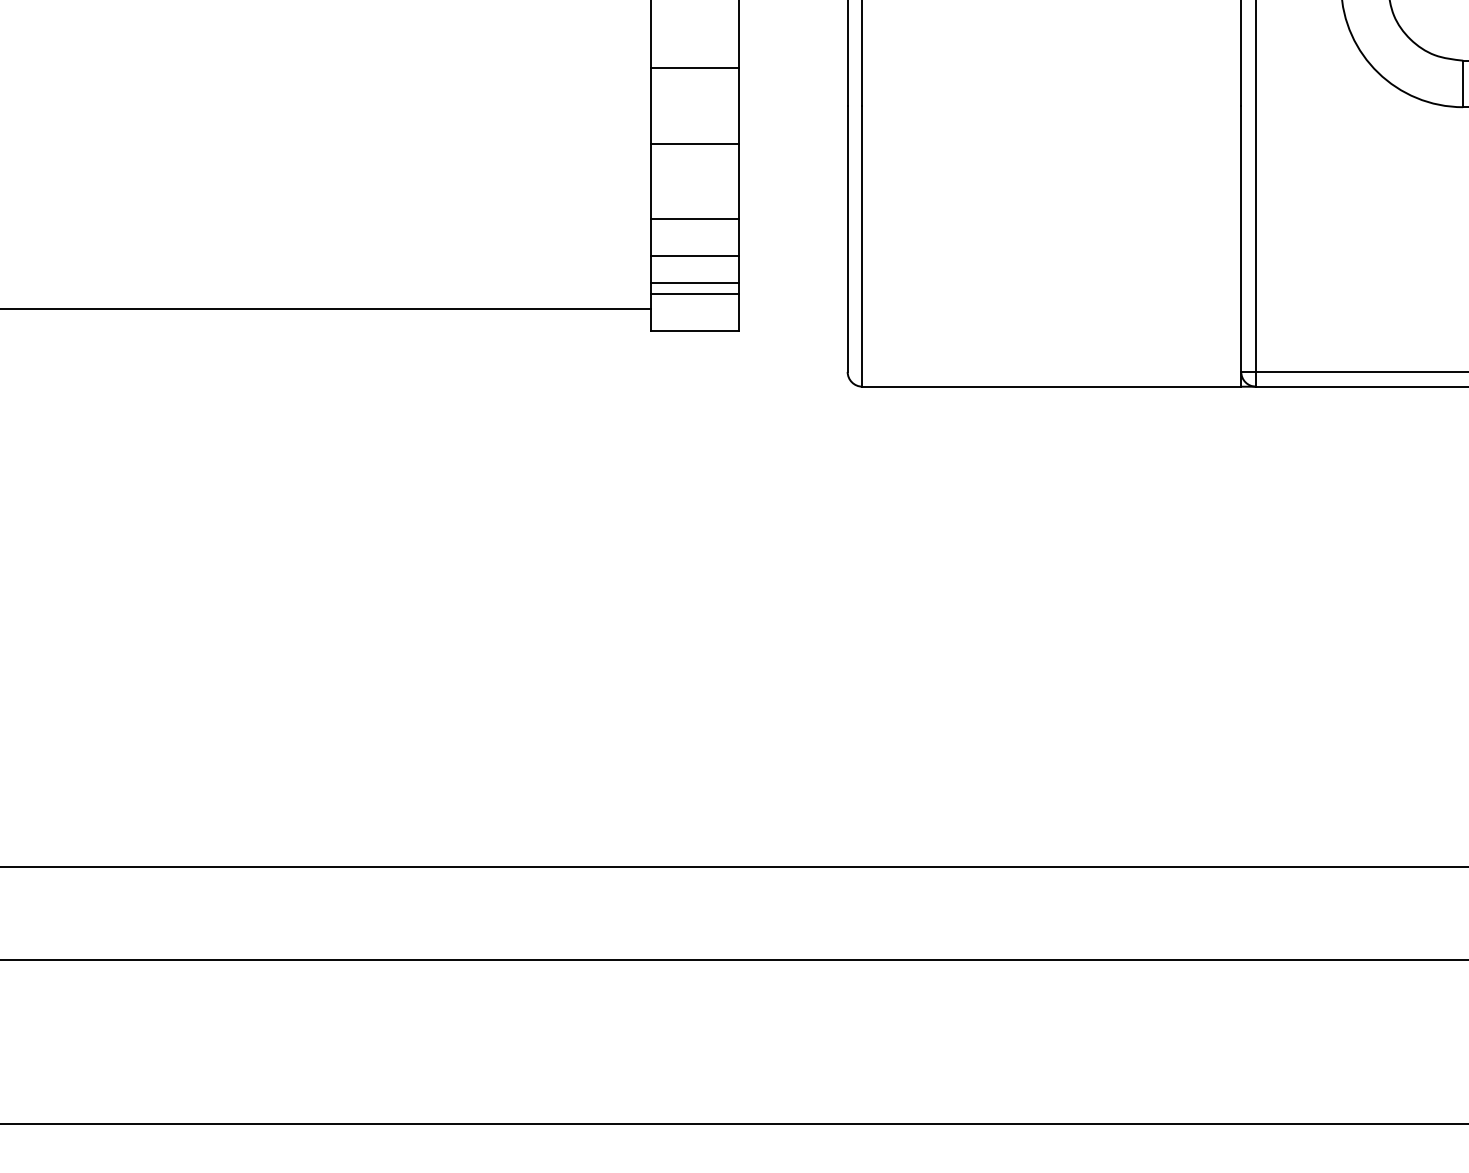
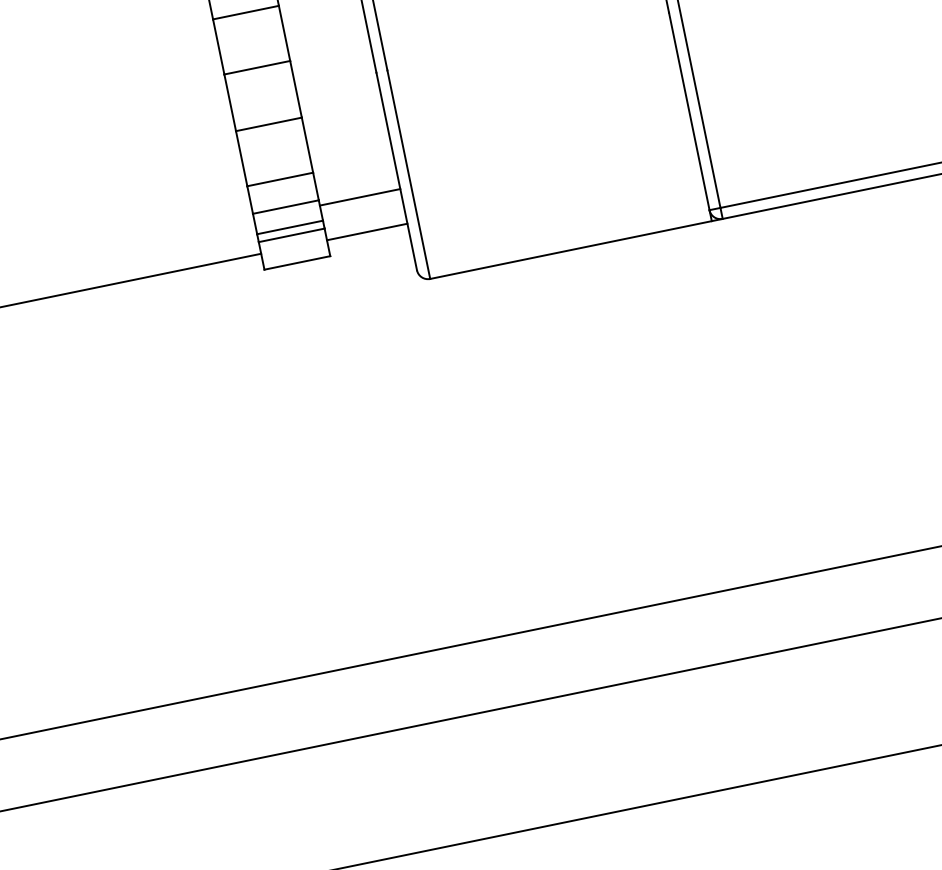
line: (793, 262) -> (360, 197), added
line: (793, 309) -> (367, 232), added

